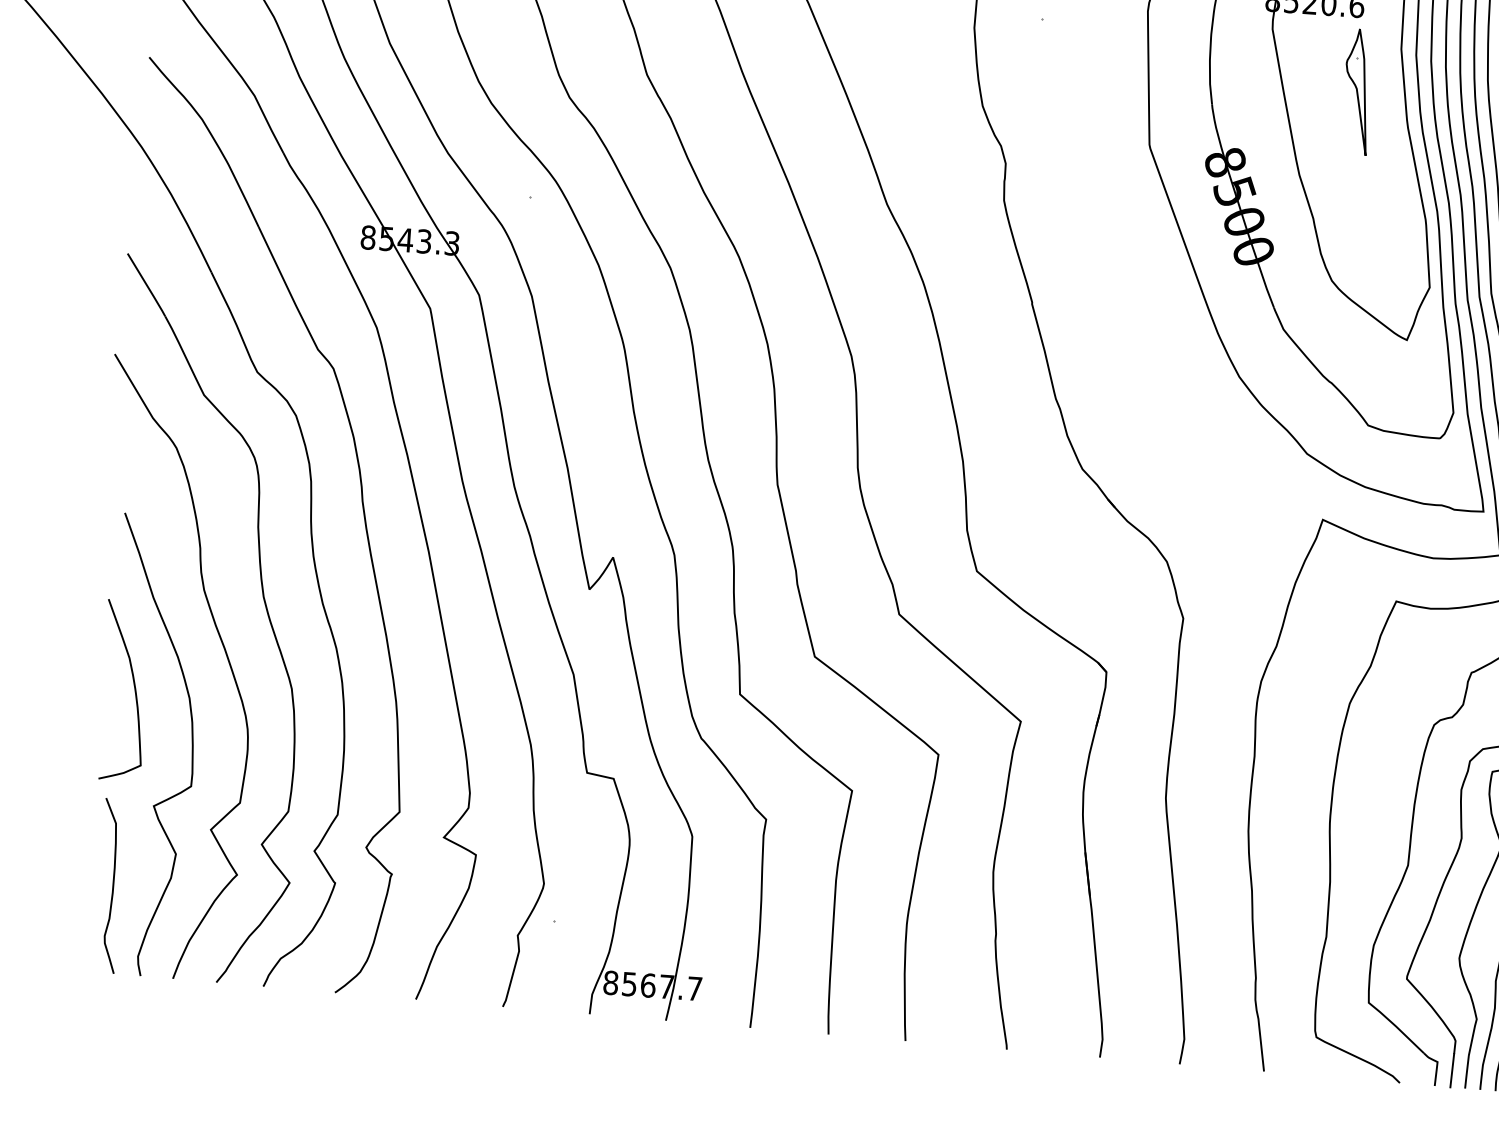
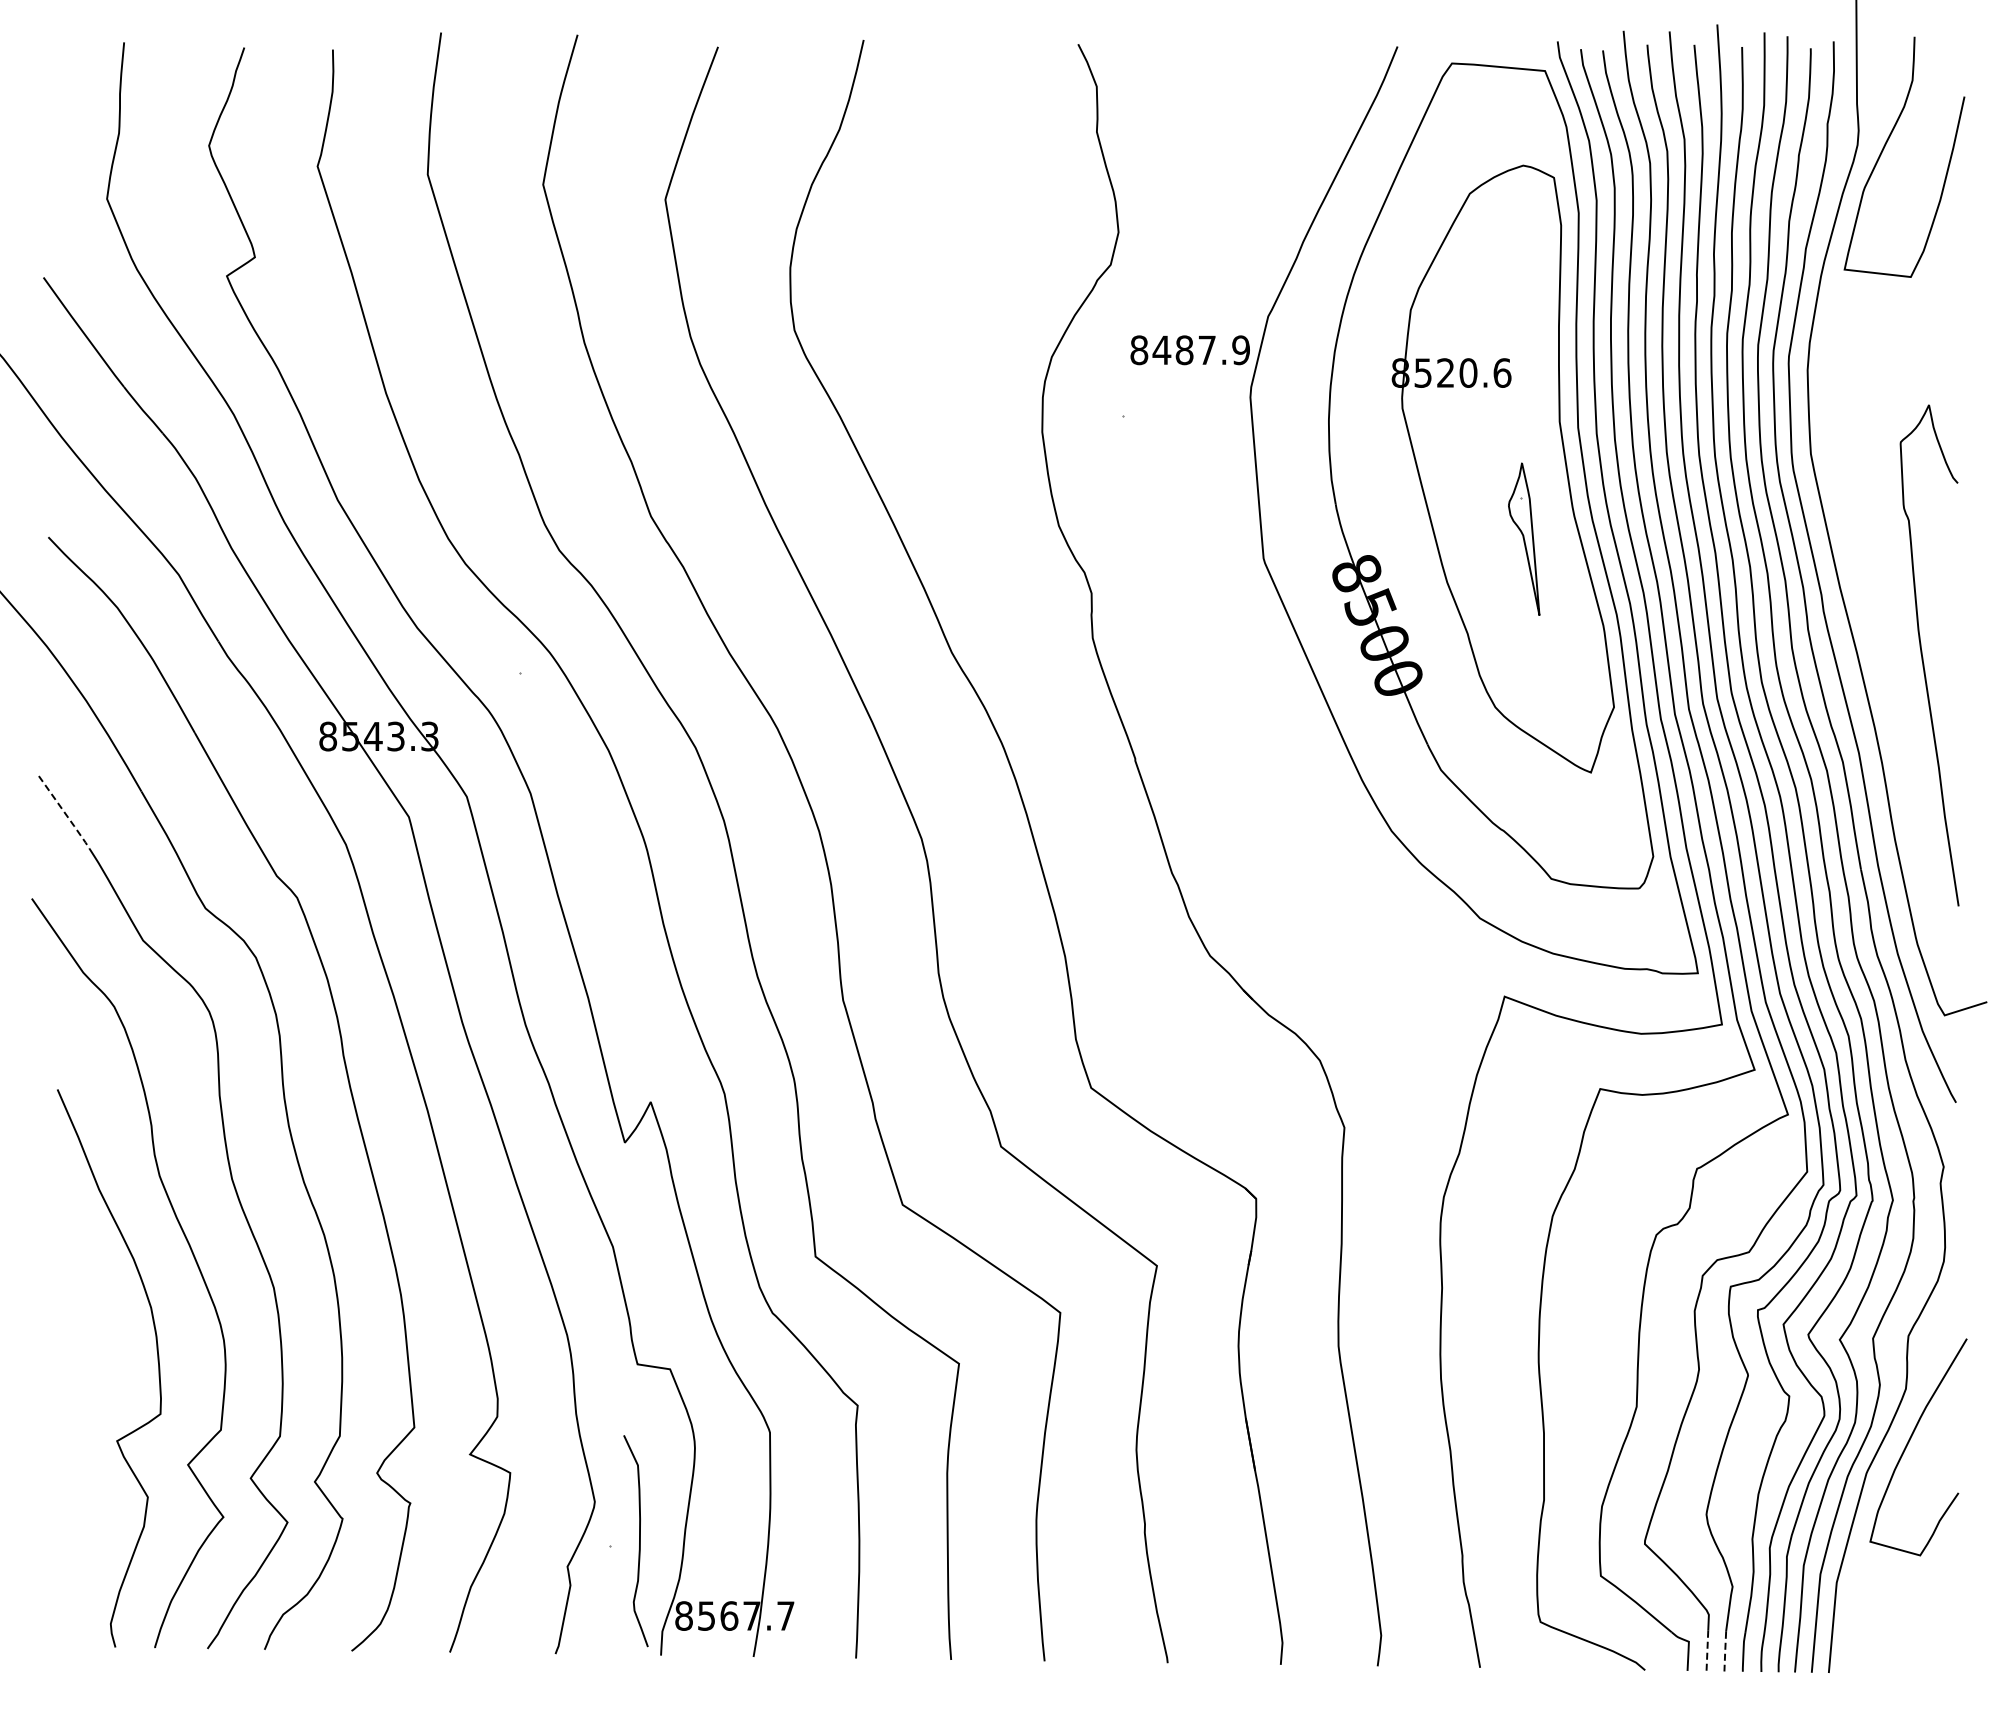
part: (1357, 91) -> (1524, 538), moved
line: (147, 285) -> (65, 813), solid -> dashed
curve: (134, 688) -> (83, 1300), removed
curve: (112, 886) -> (639, 1541), moved
line: (1452, 1071) -> (1707, 1651), solid -> dashed
line: (1467, 1073) -> (1725, 1652), solid -> dashed

